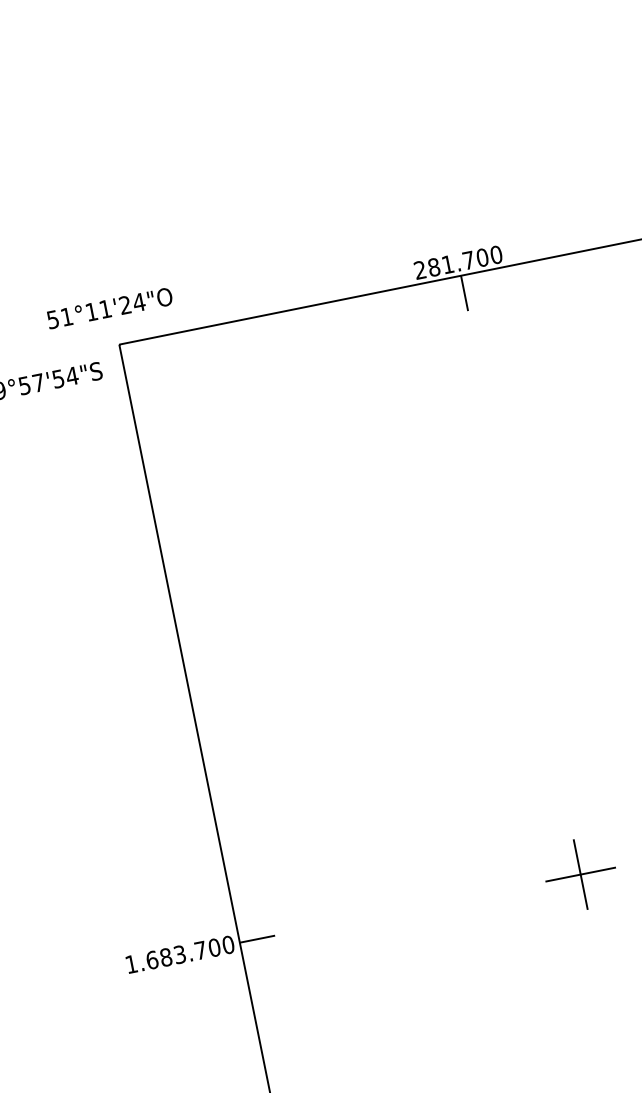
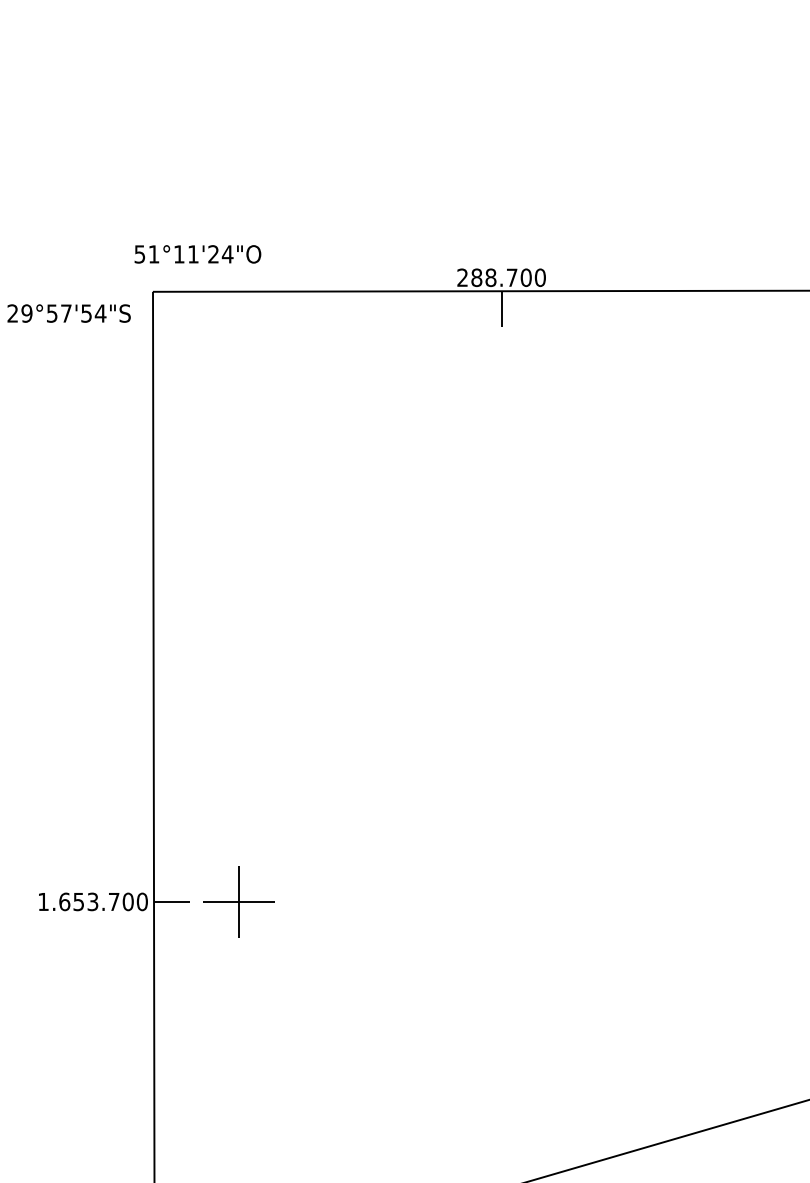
text: (447, 264) -> (490, 277), 281.700 -> 288.700
text: (109, 308) -> (197, 254), moved
part: (580, 874) -> (238, 901), moved
text: (165, 957) -> (78, 901), 1.683.700 -> 1.653.700

